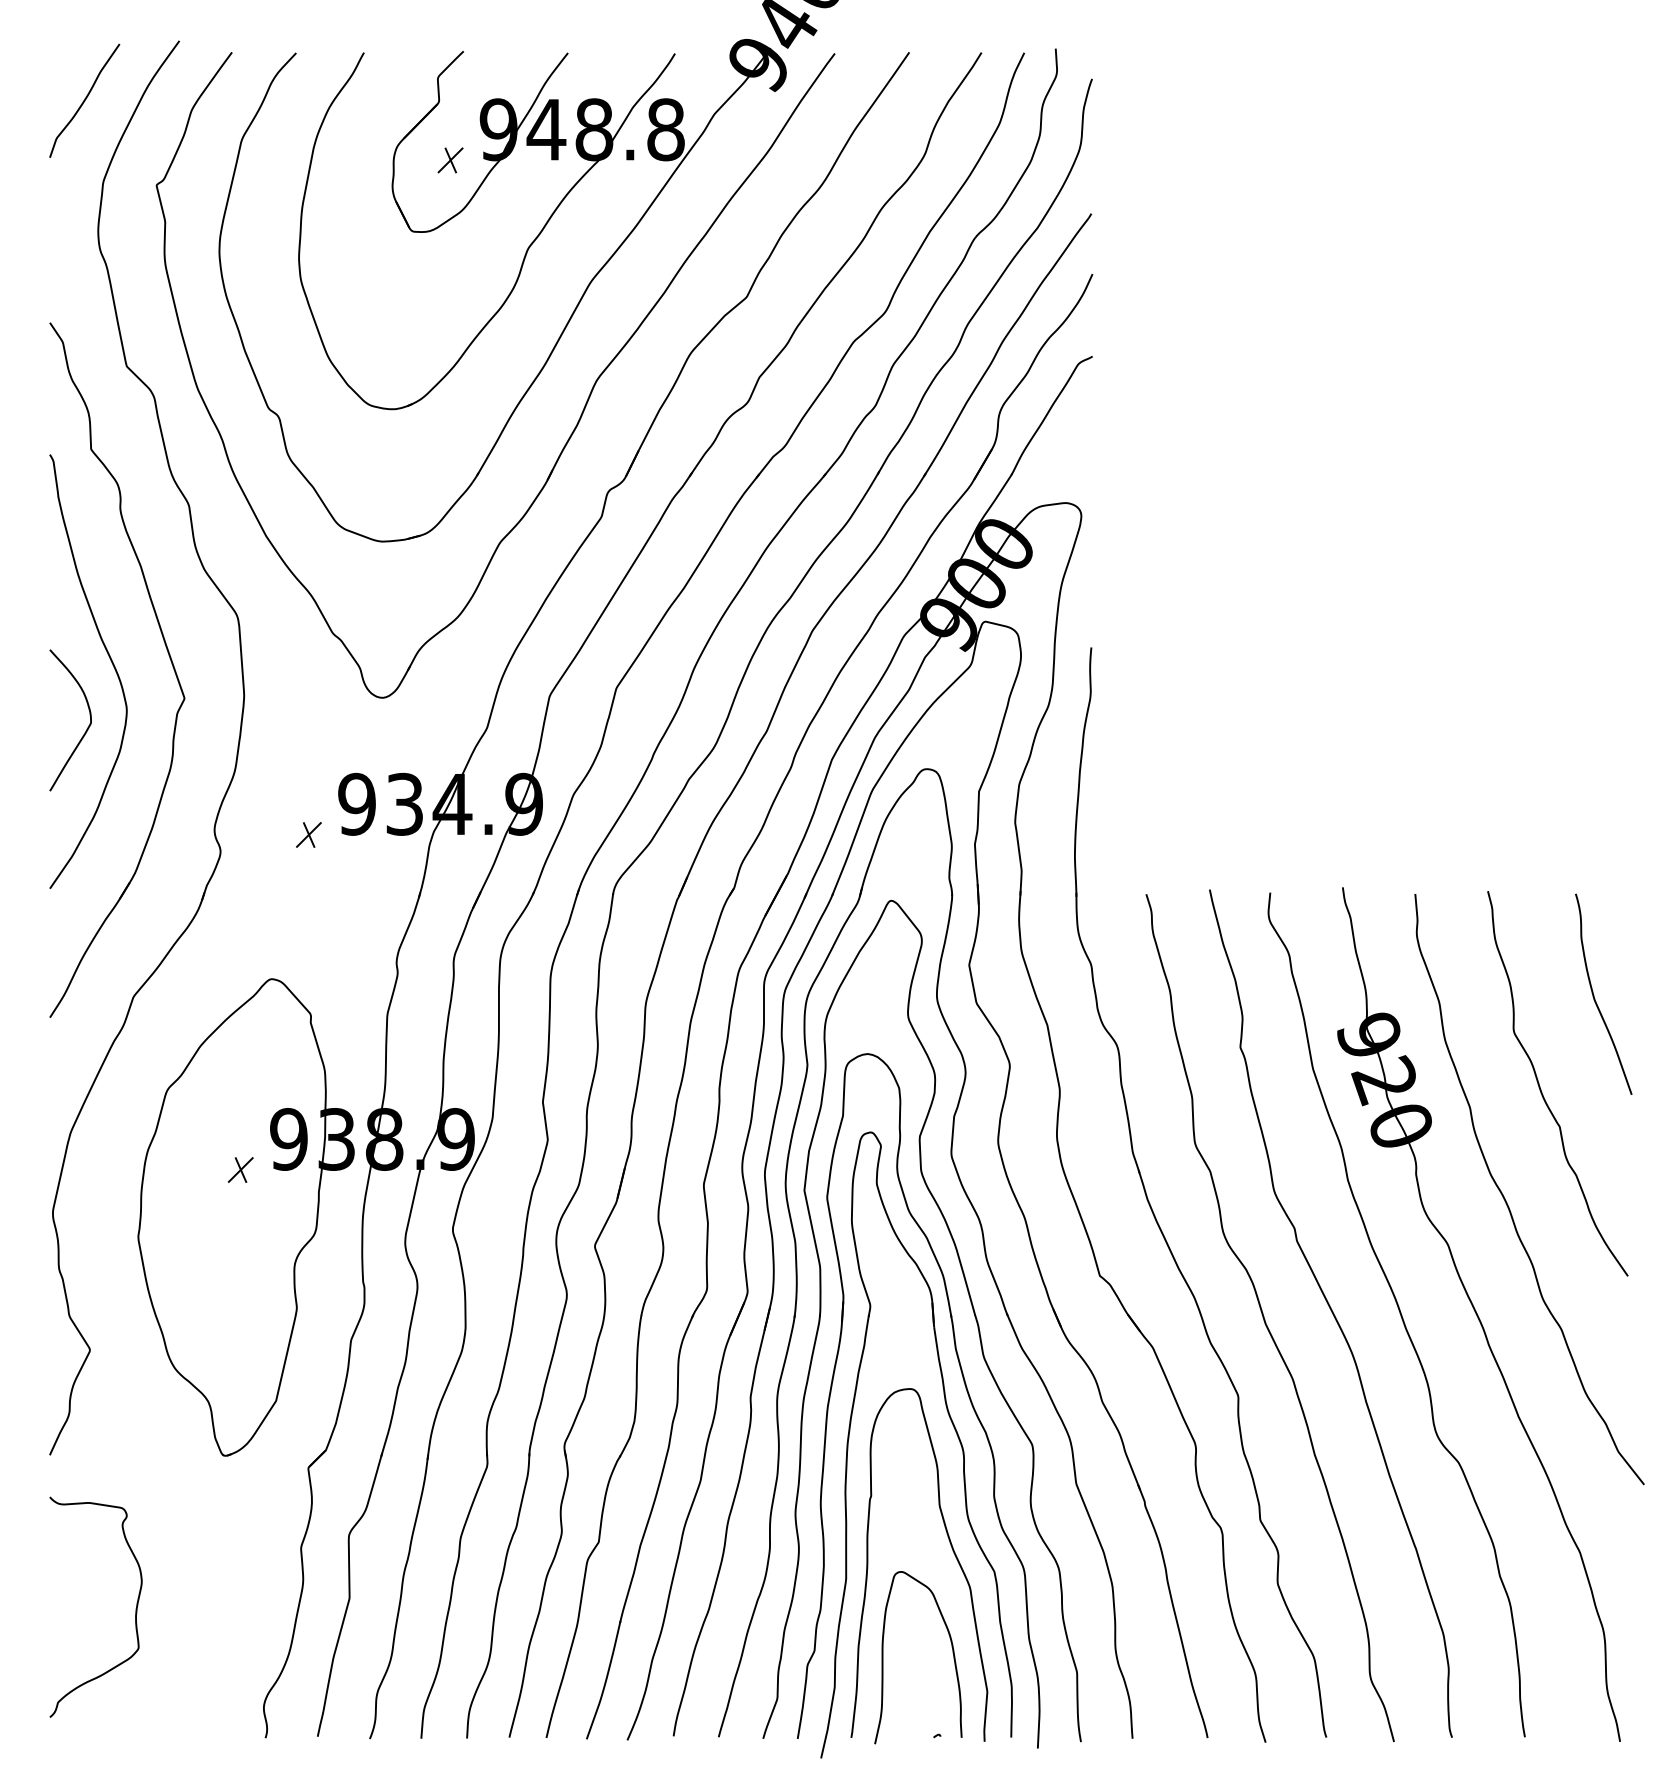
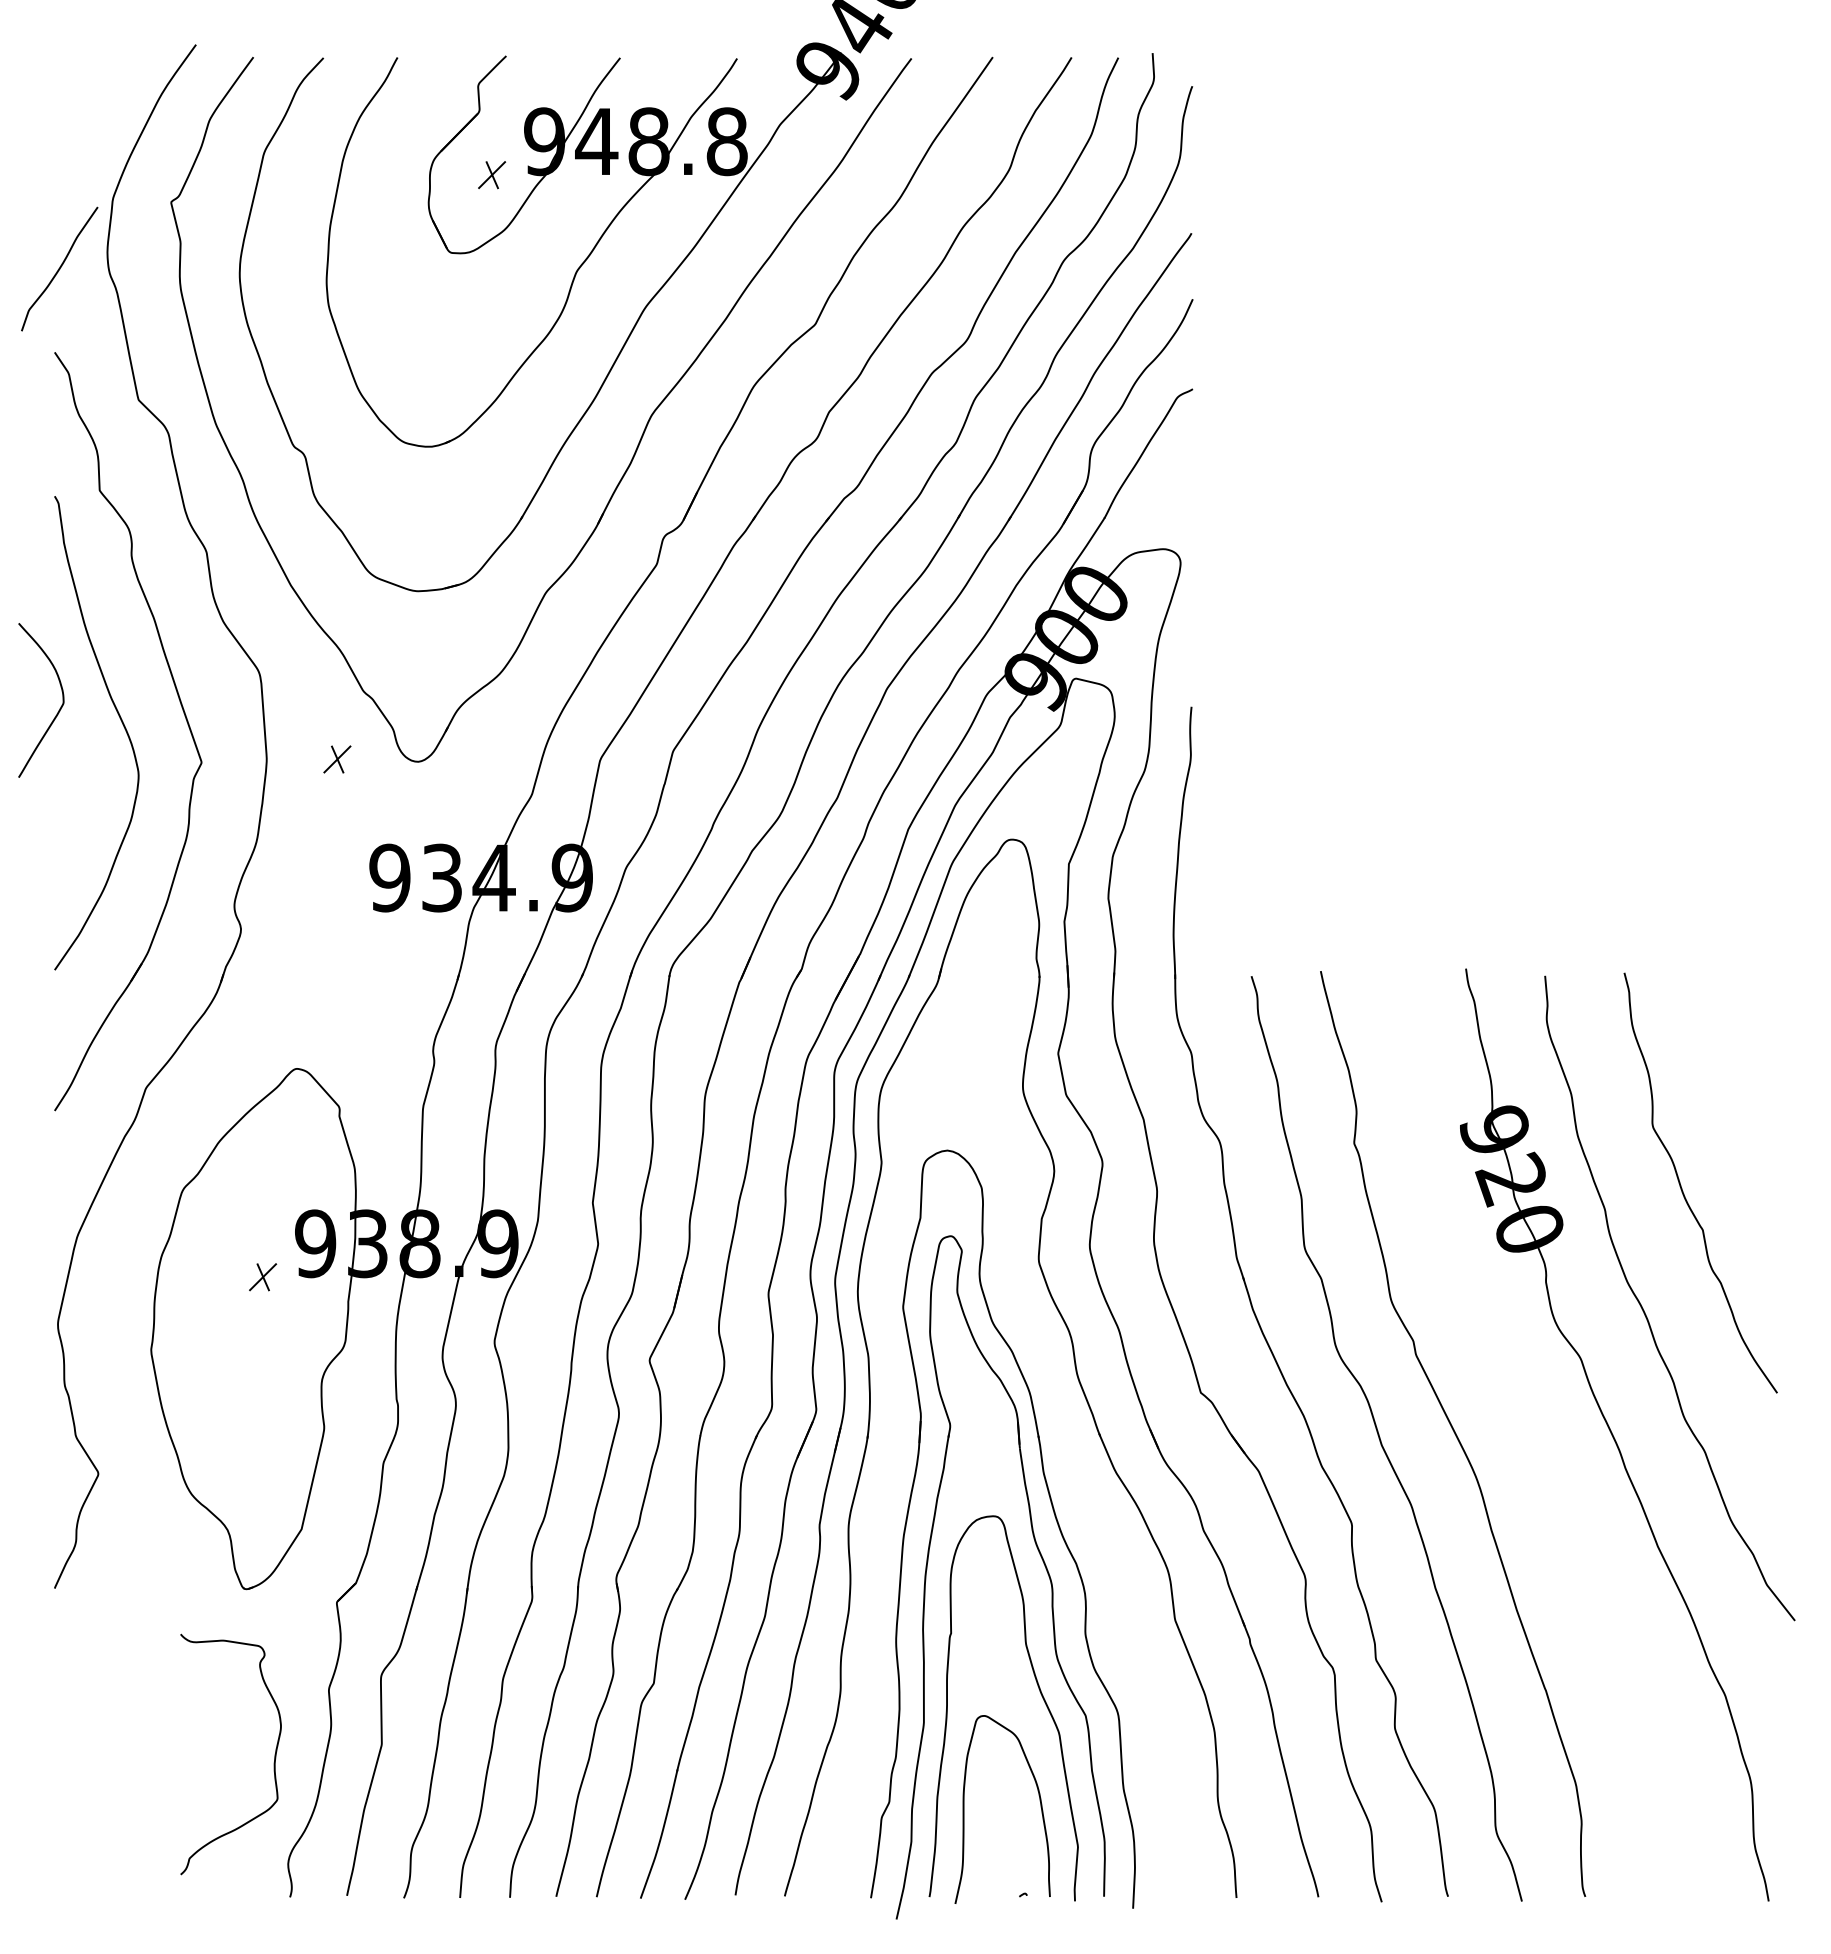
curve: (84, 100) -> (59, 268), moved
curve: (87, 727) -> (59, 708), moved
part: (308, 834) -> (337, 759), moved
curve: (1595, 998) -> (1741, 1089), removed
part: (971, 1305) -> (1060, 1425), removed
curve: (1400, 1315) -> (1528, 1435), removed
curve: (134, 1614) -> (273, 1762), moved

